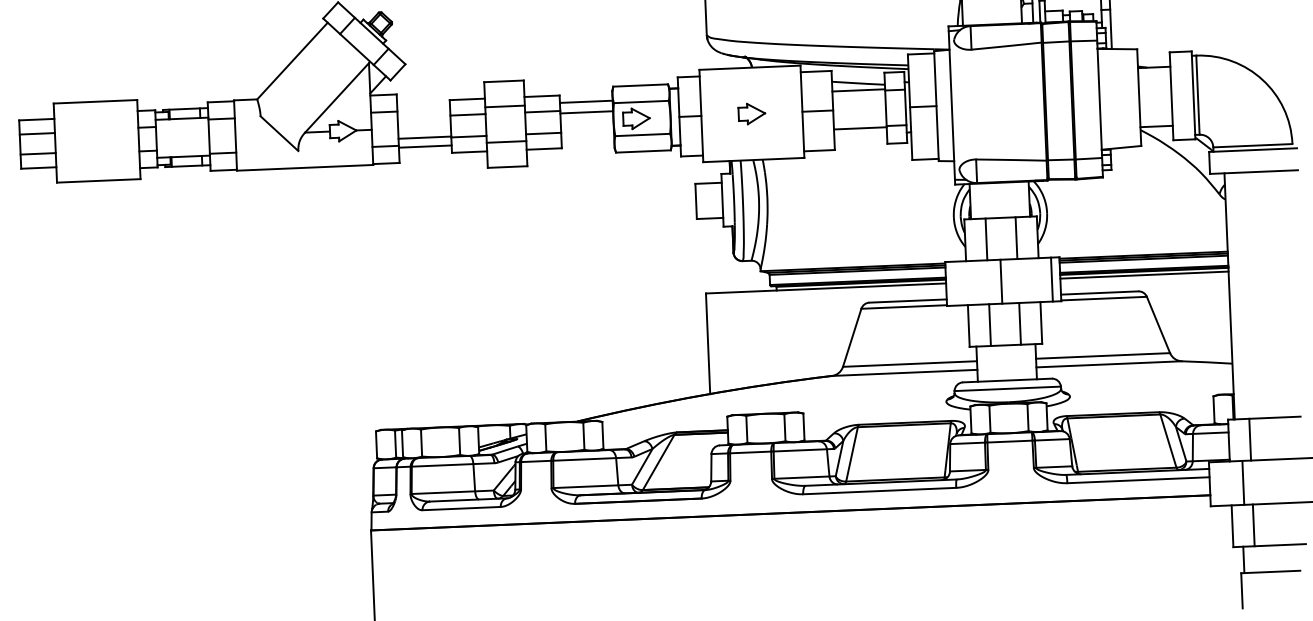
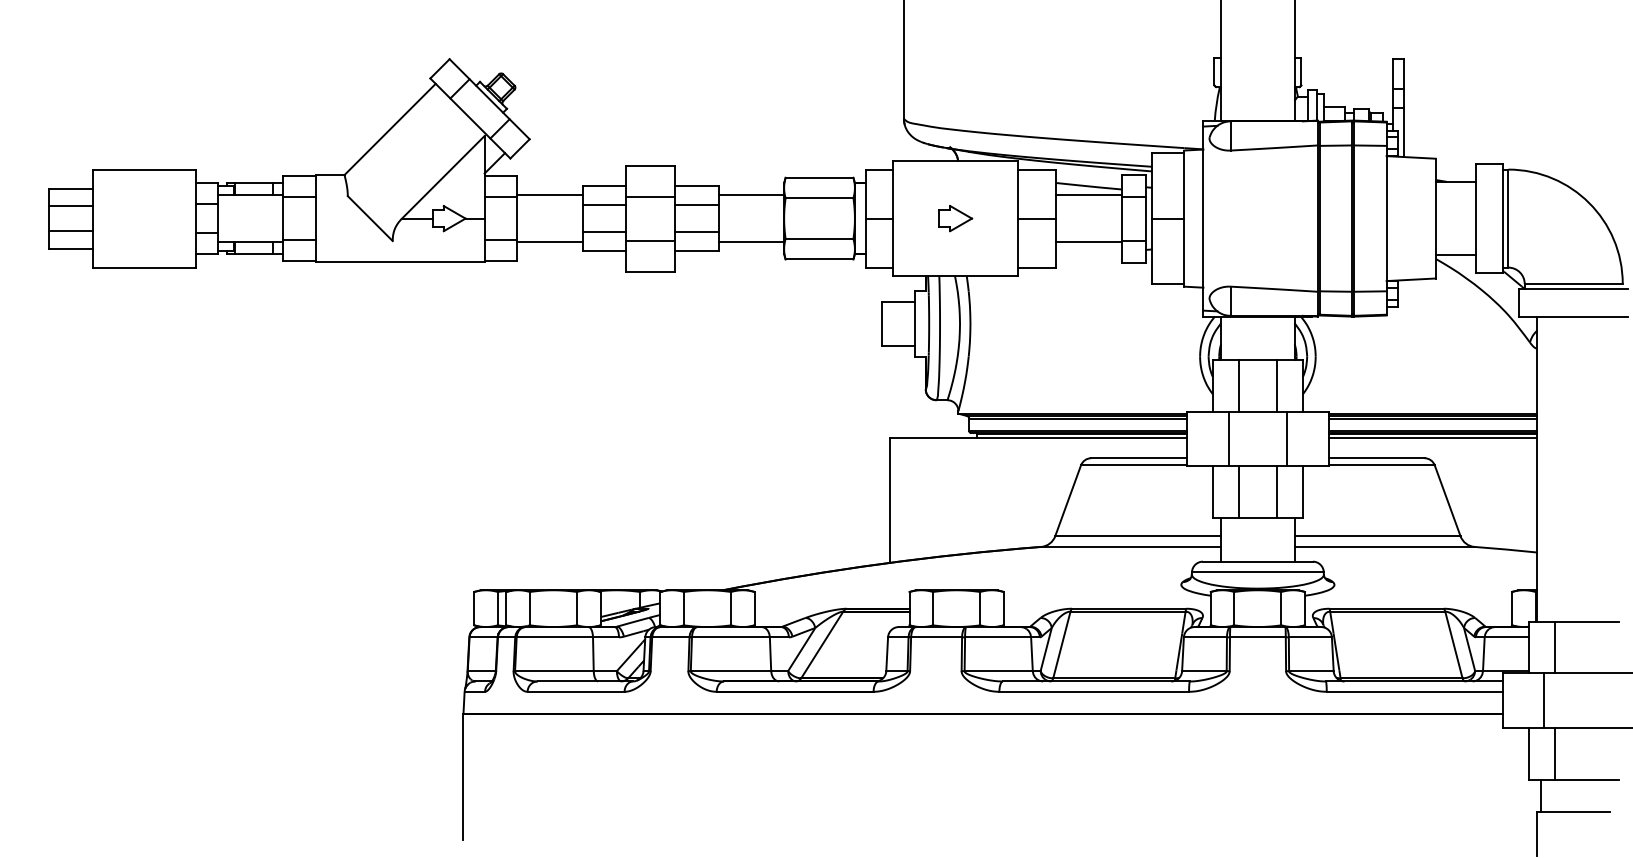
line: (586, 112) -> (751, 242), moved
part: (636, 118) -> (812, 218), removed
line: (424, 138) -> (549, 195), moved
line: (1052, 279) -> (1287, 438), moved
line: (1001, 281) -> (1228, 438), moved

